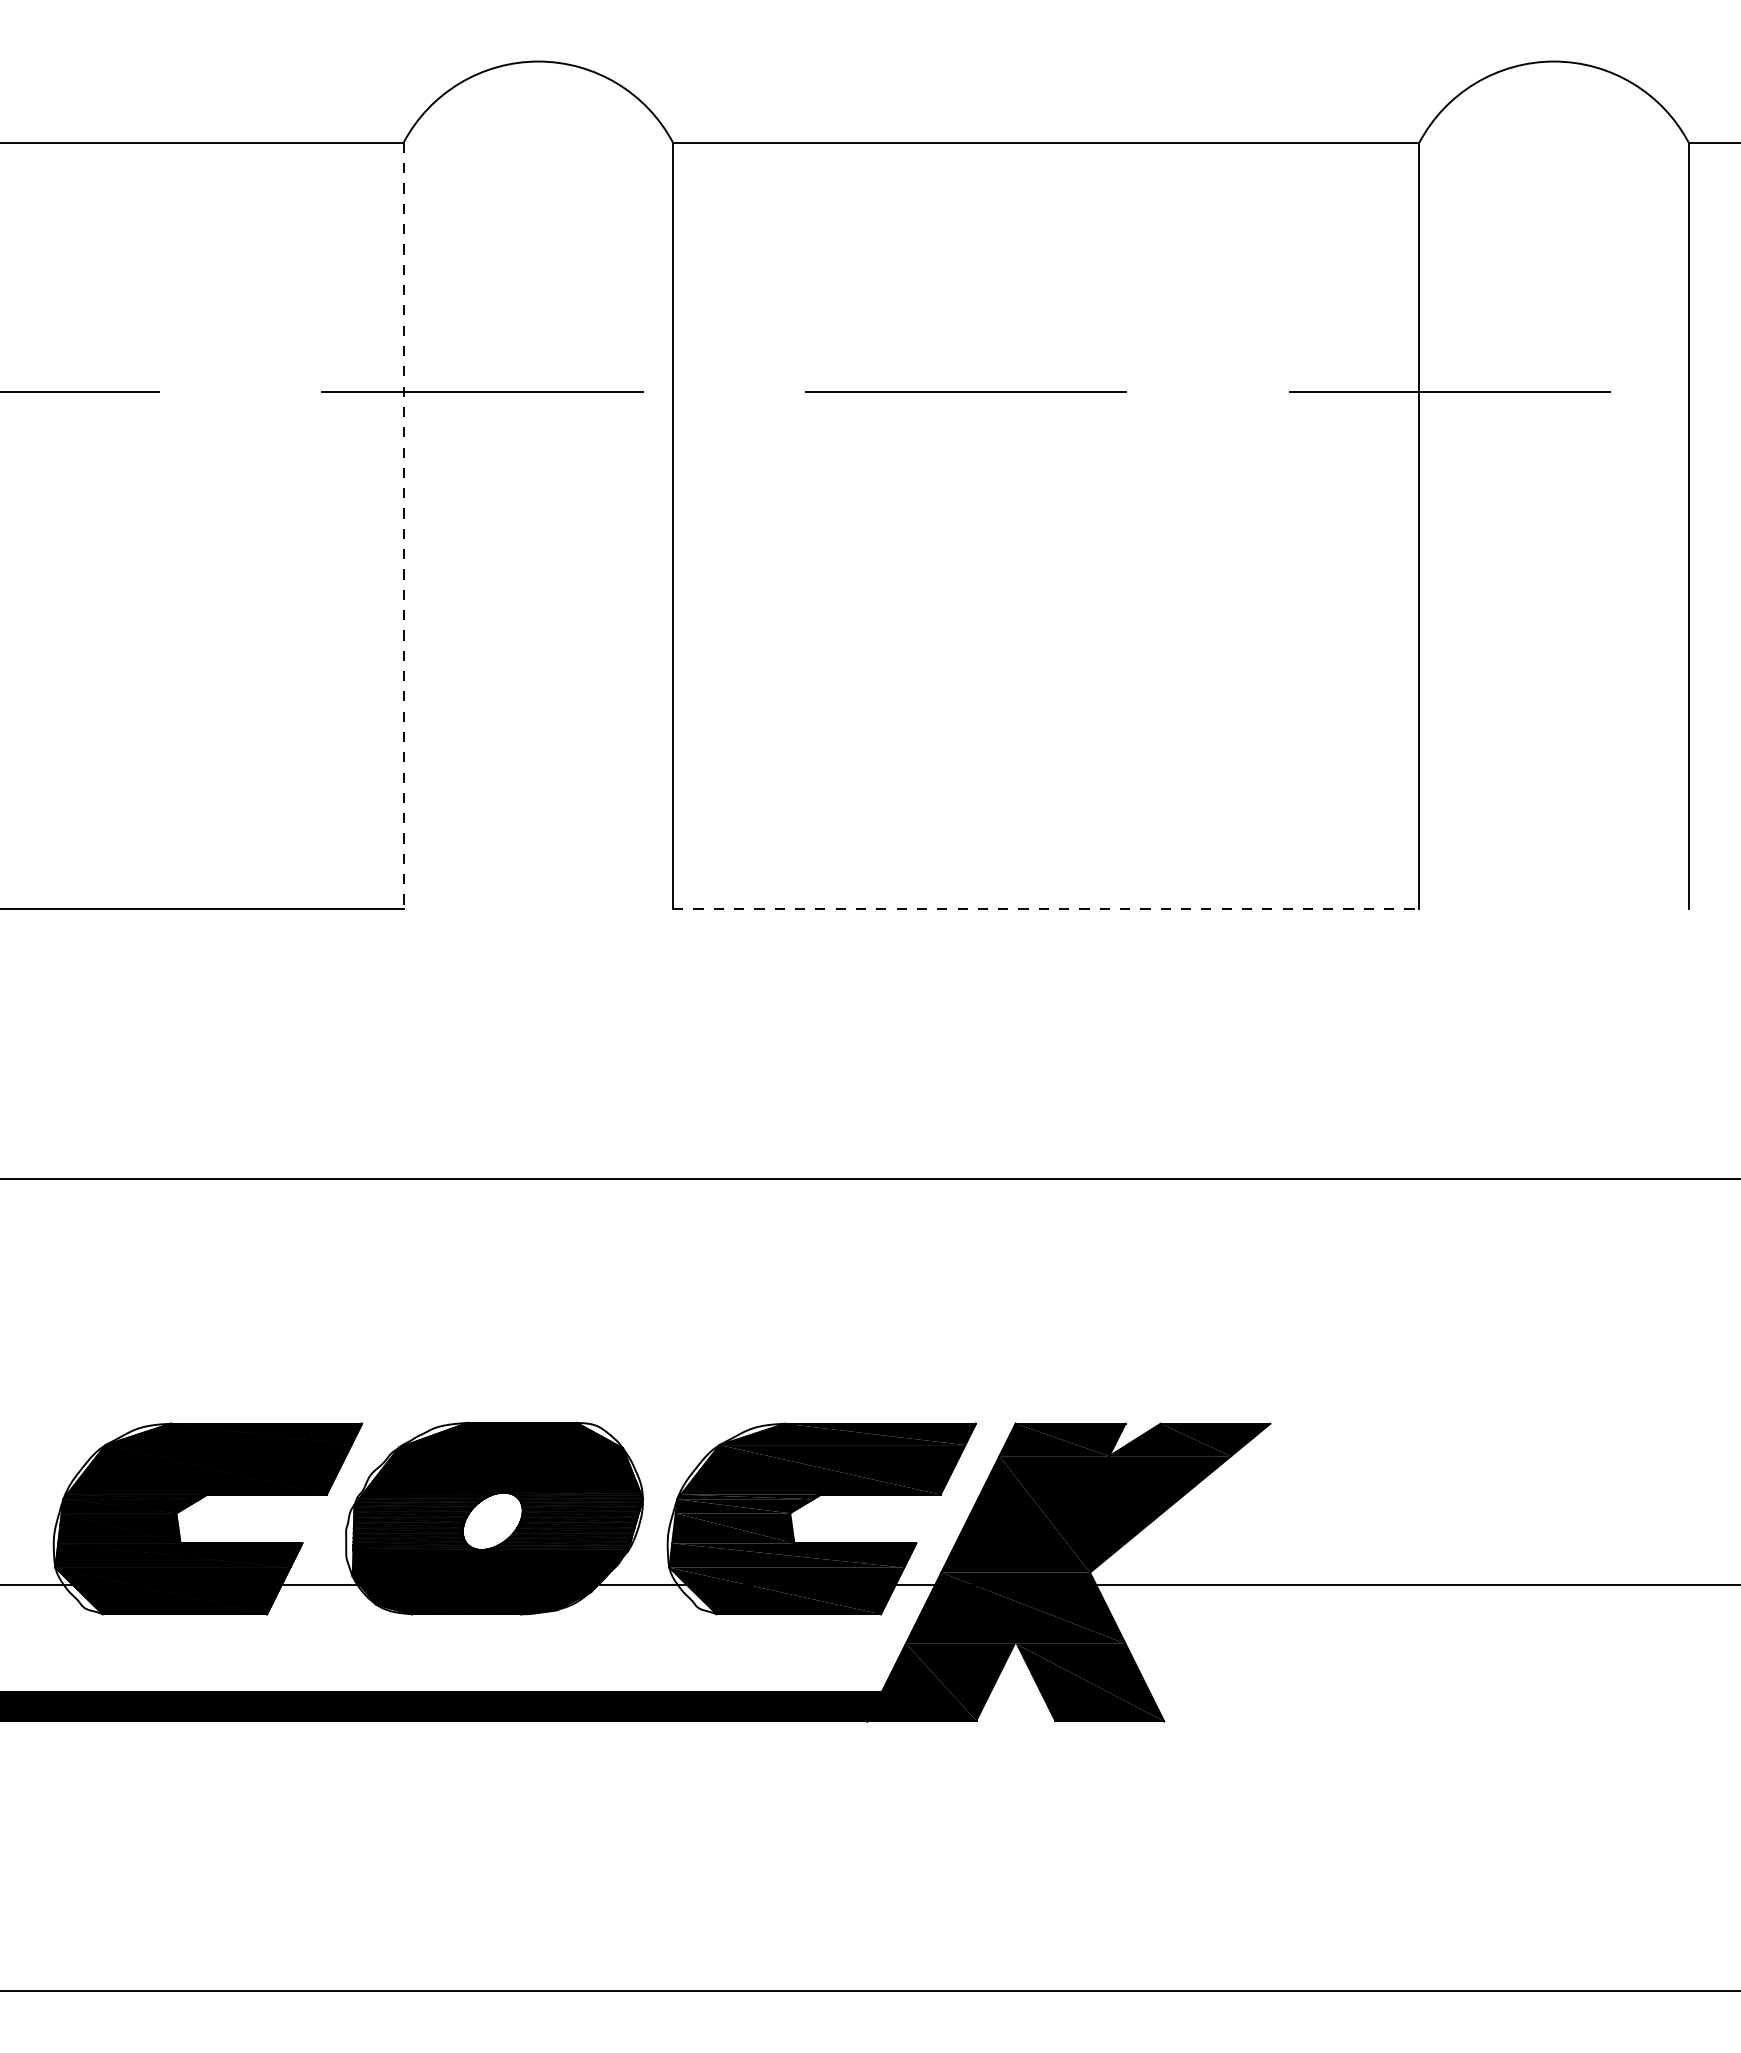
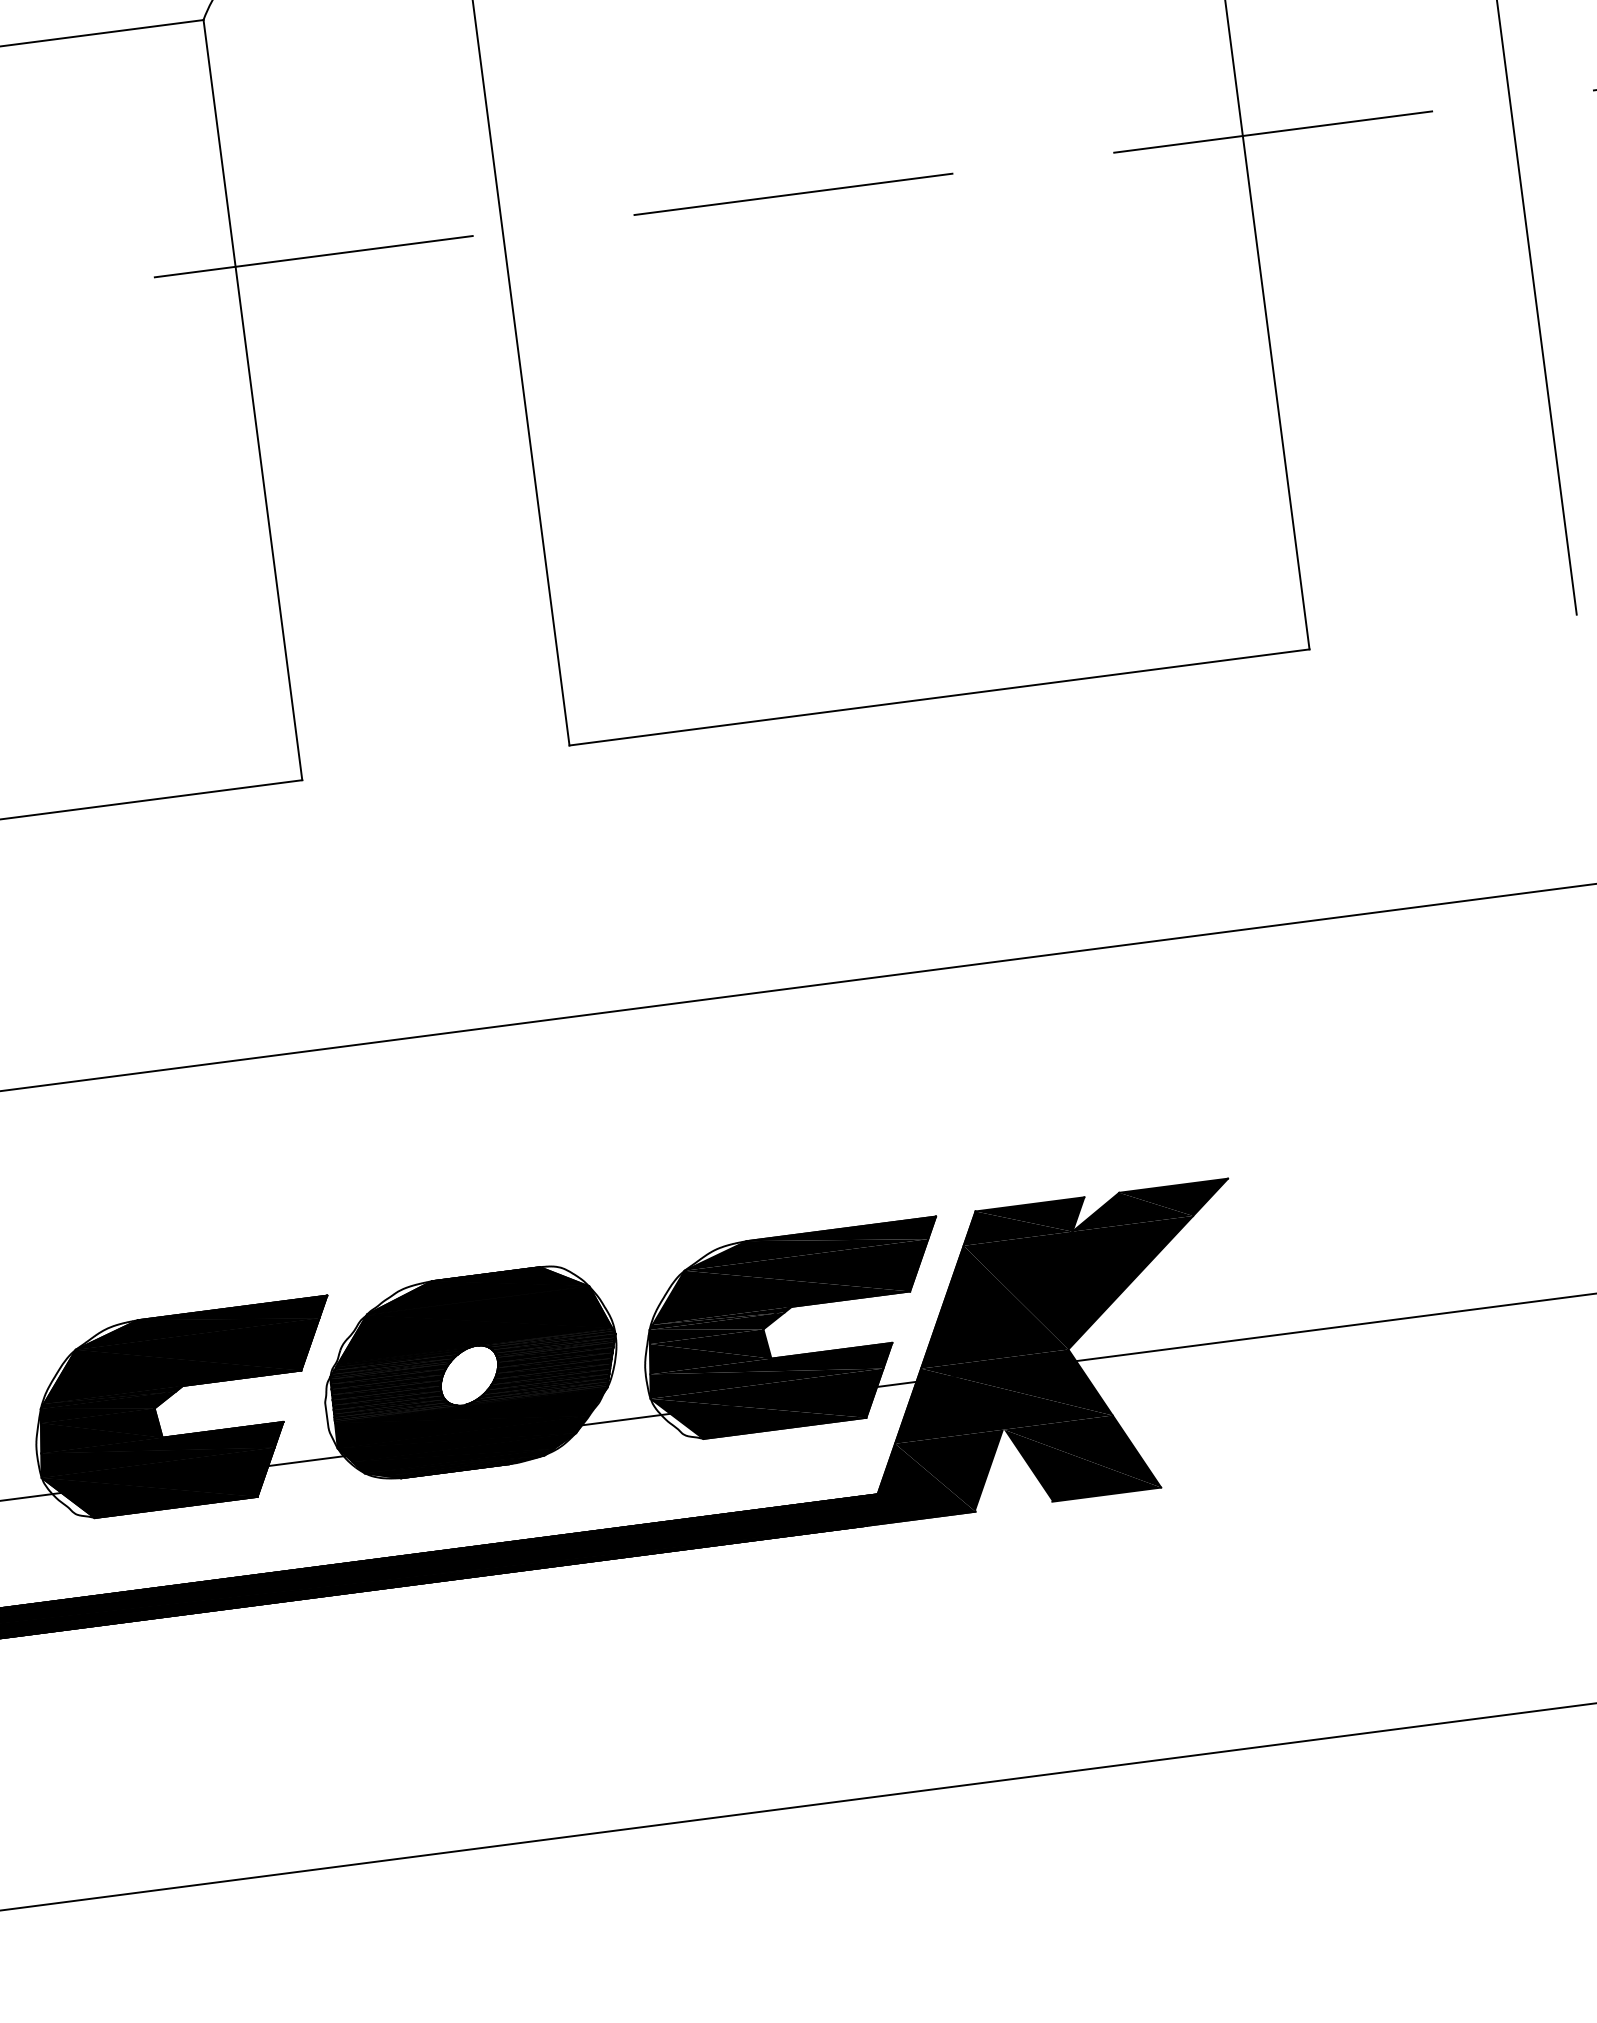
line: (403, 526) -> (252, 400), dashed -> solid
line: (1046, 909) -> (939, 697), dashed -> solid

